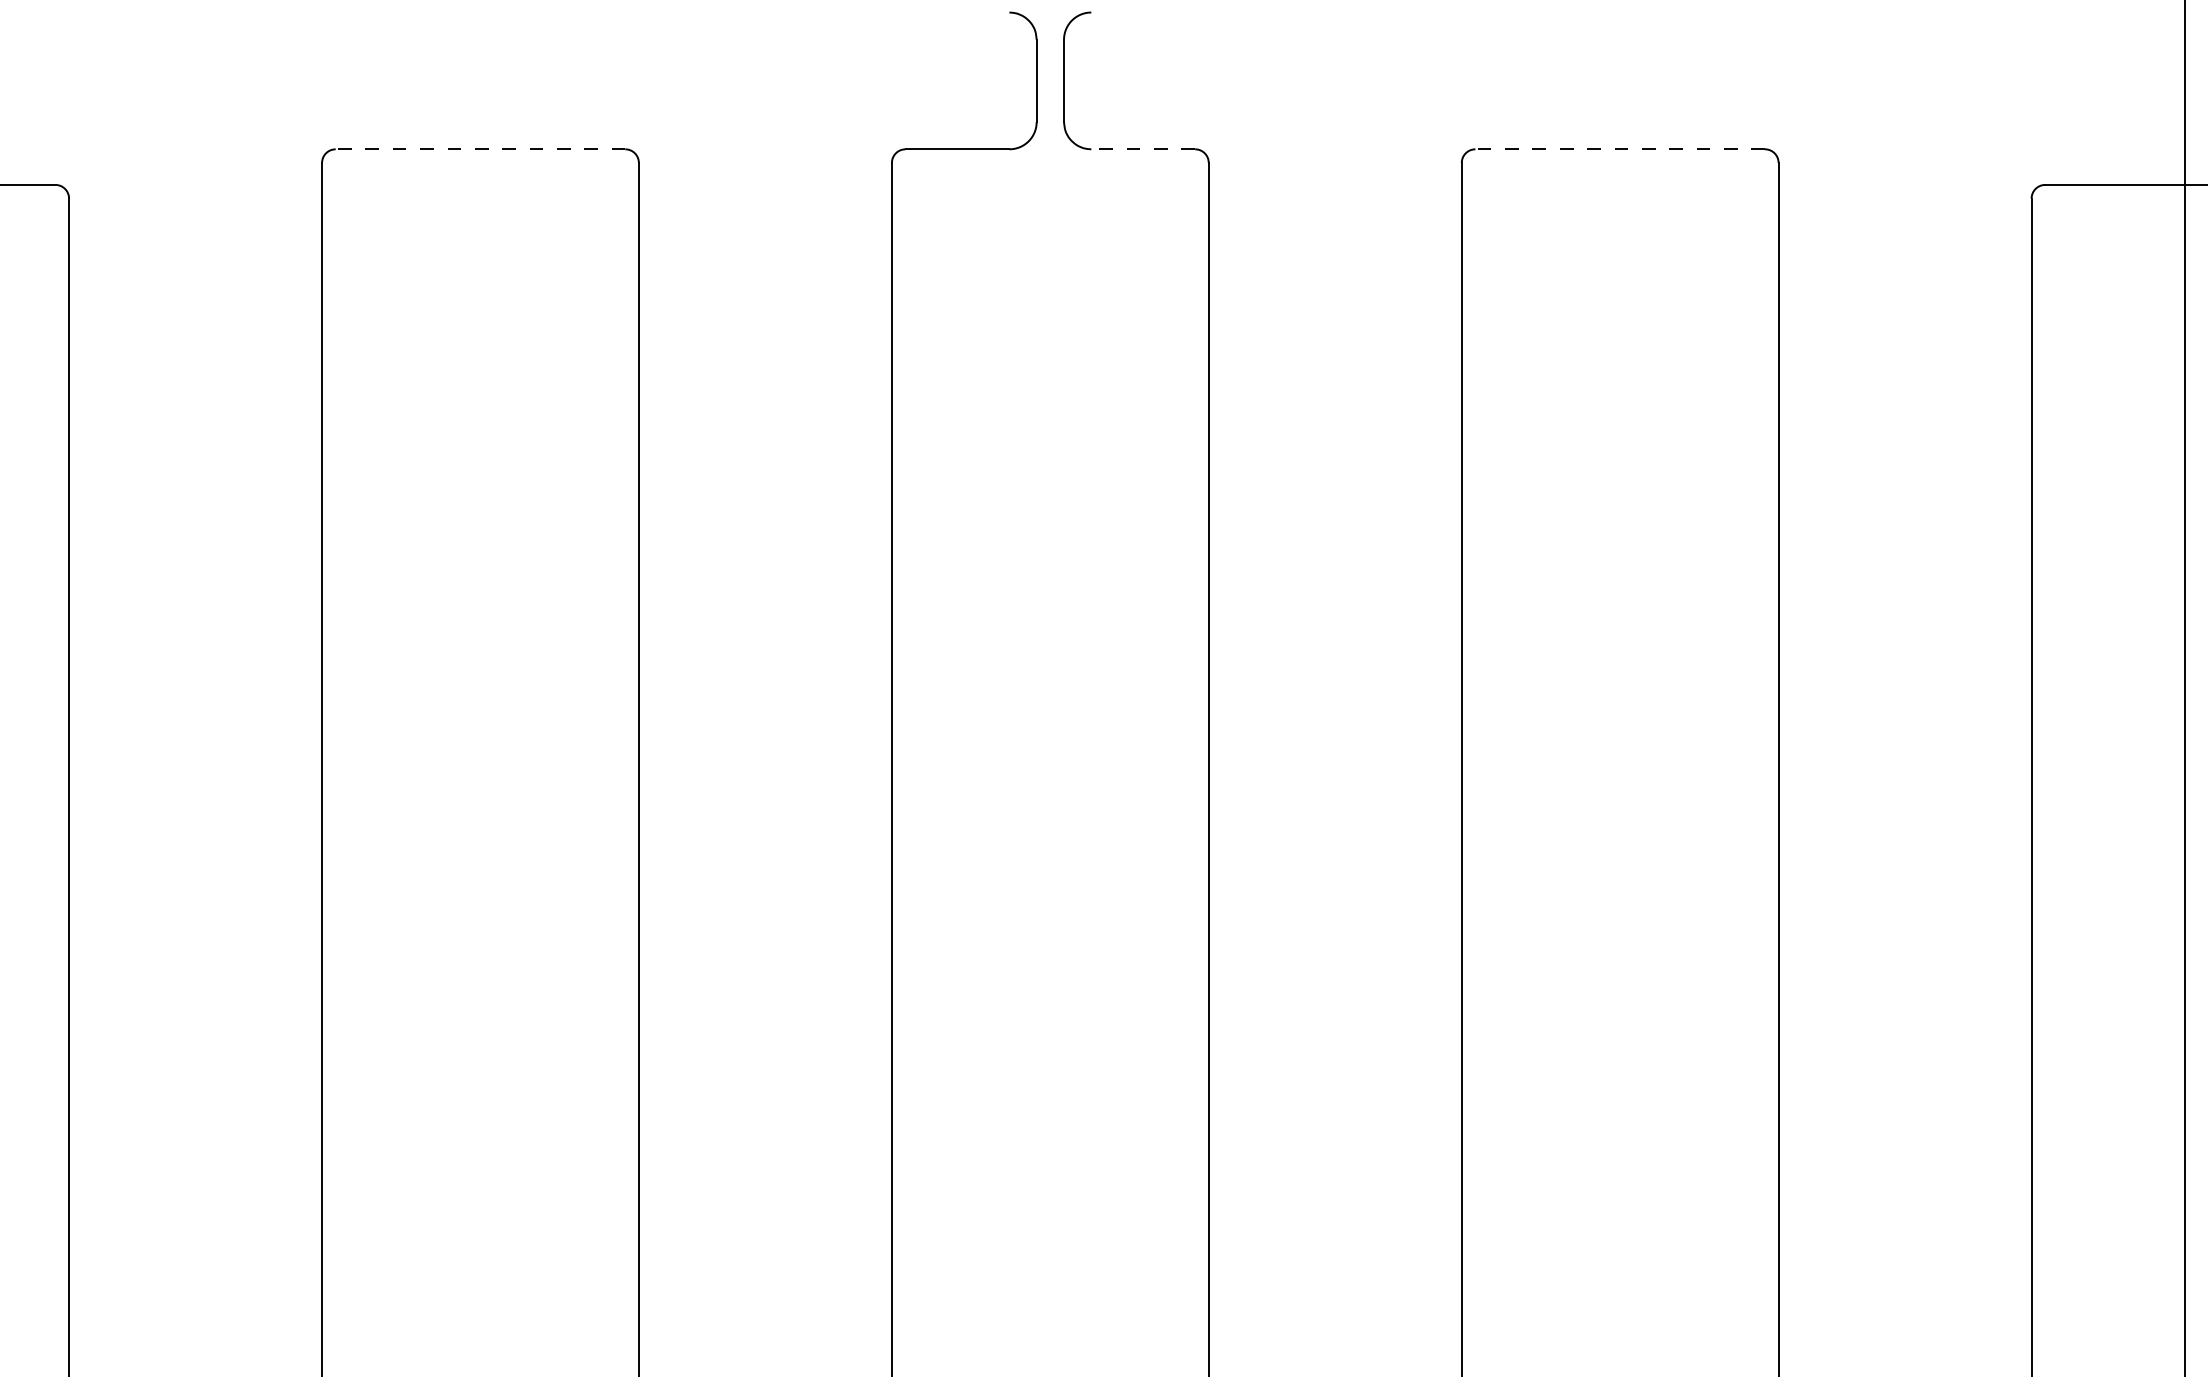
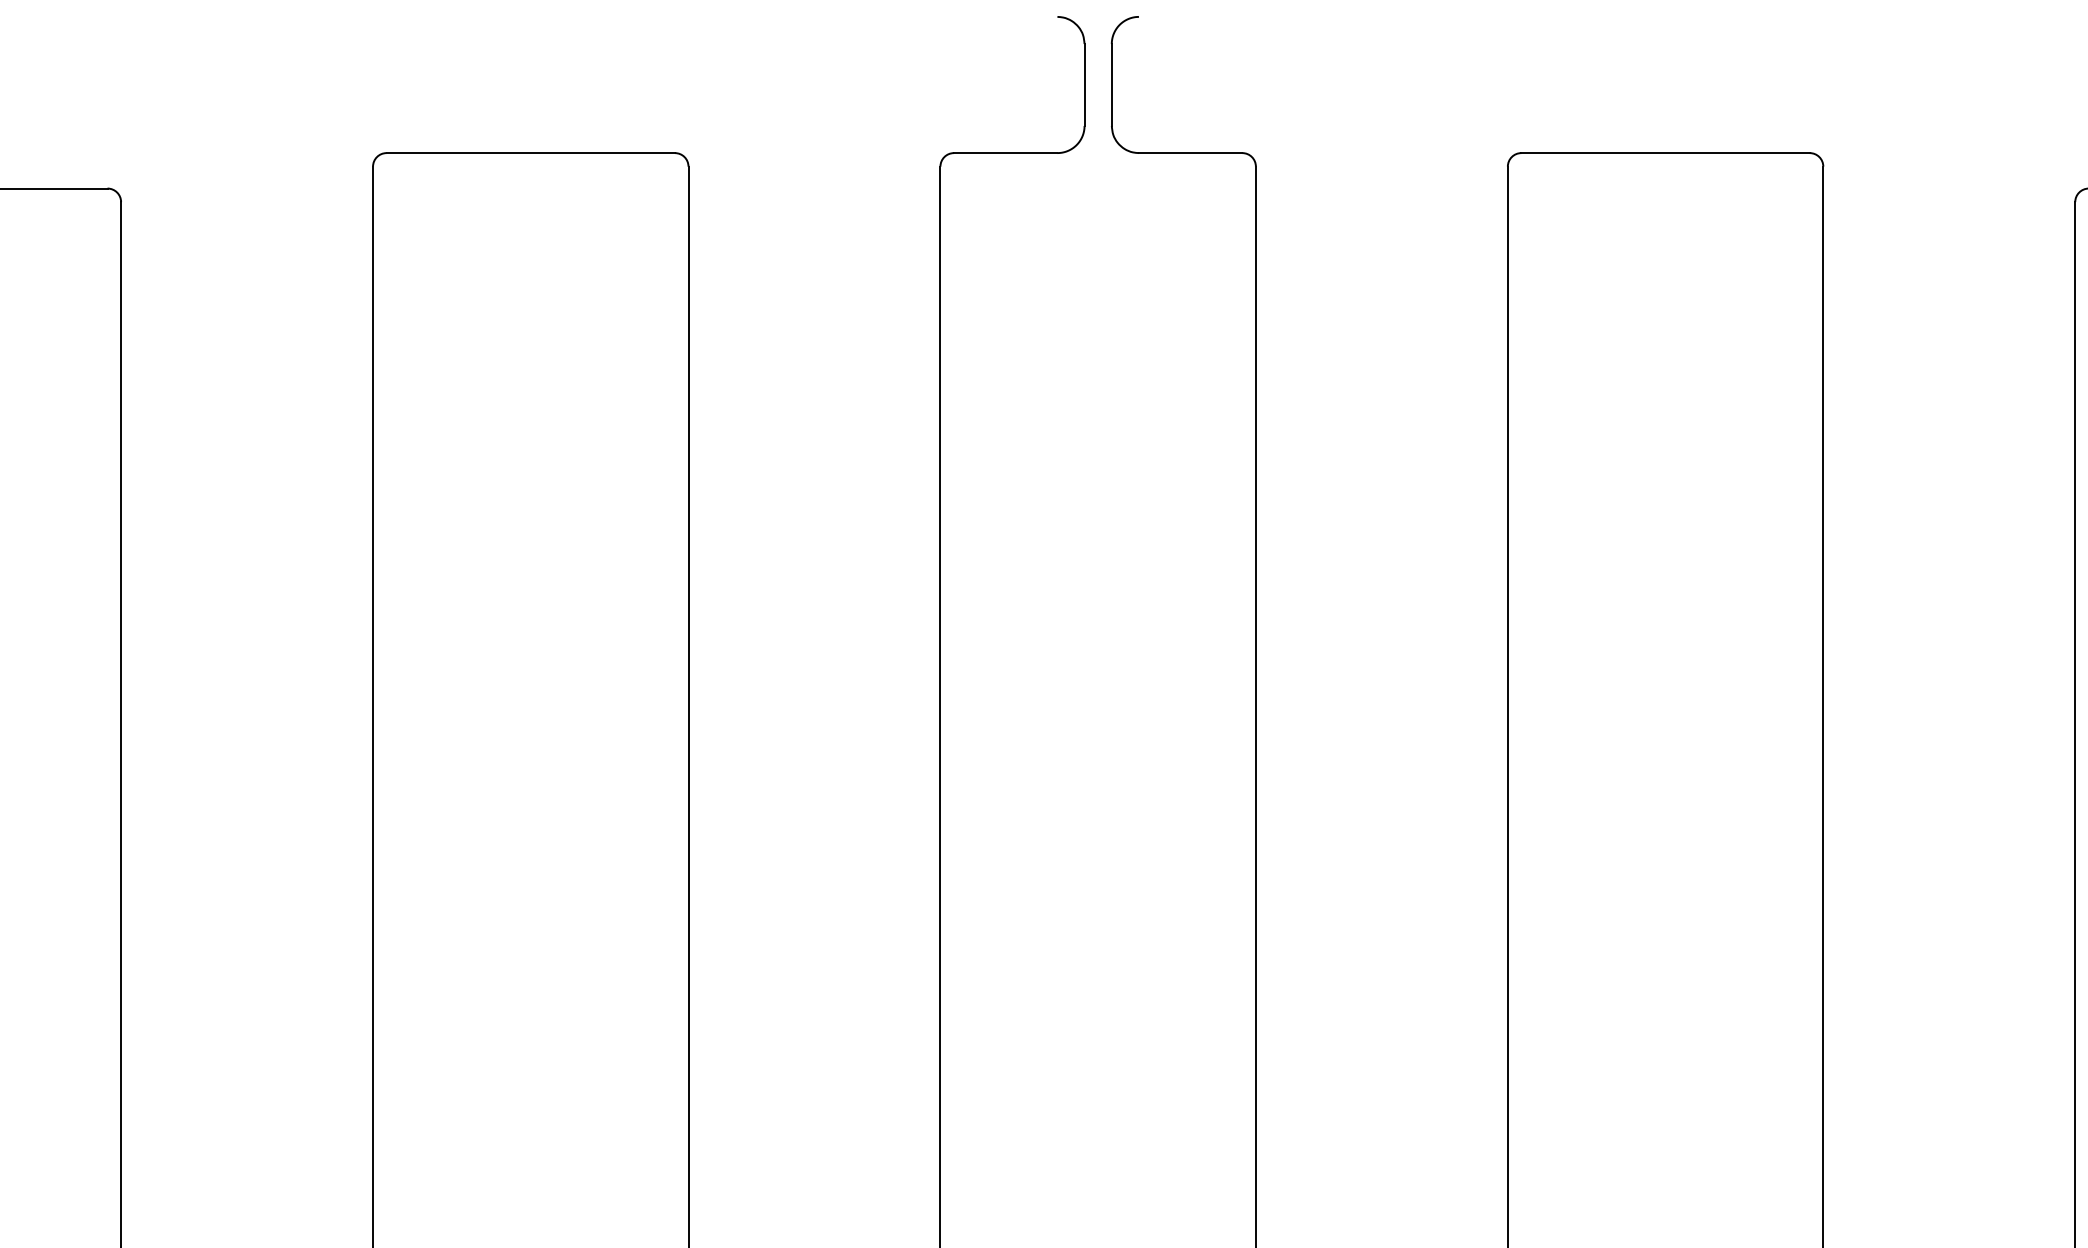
line: (480, 149) -> (530, 153), dashed -> solid
line: (1143, 149) -> (1190, 153), dashed -> solid
line: (1620, 149) -> (1665, 153), dashed -> solid

